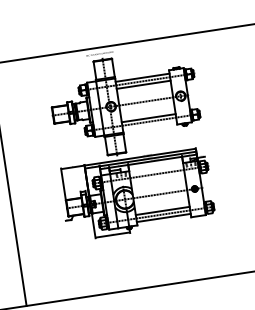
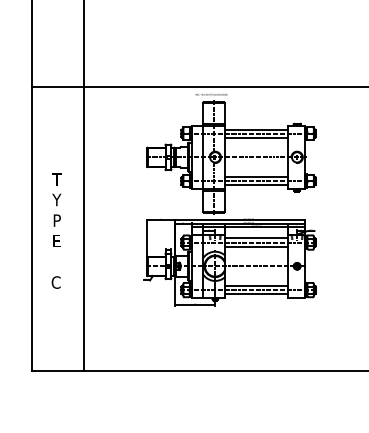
line: (149, 125) -> (256, 185), added
line: (156, 170) -> (256, 238), added
line: (157, 177) -> (256, 246), added

